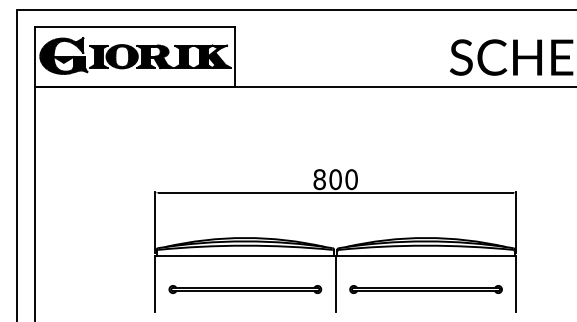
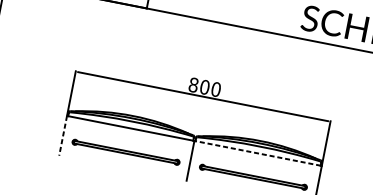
line: (425, 255) -> (257, 153), solid -> dashed
line: (154, 284) -> (62, 136), solid -> dashed

